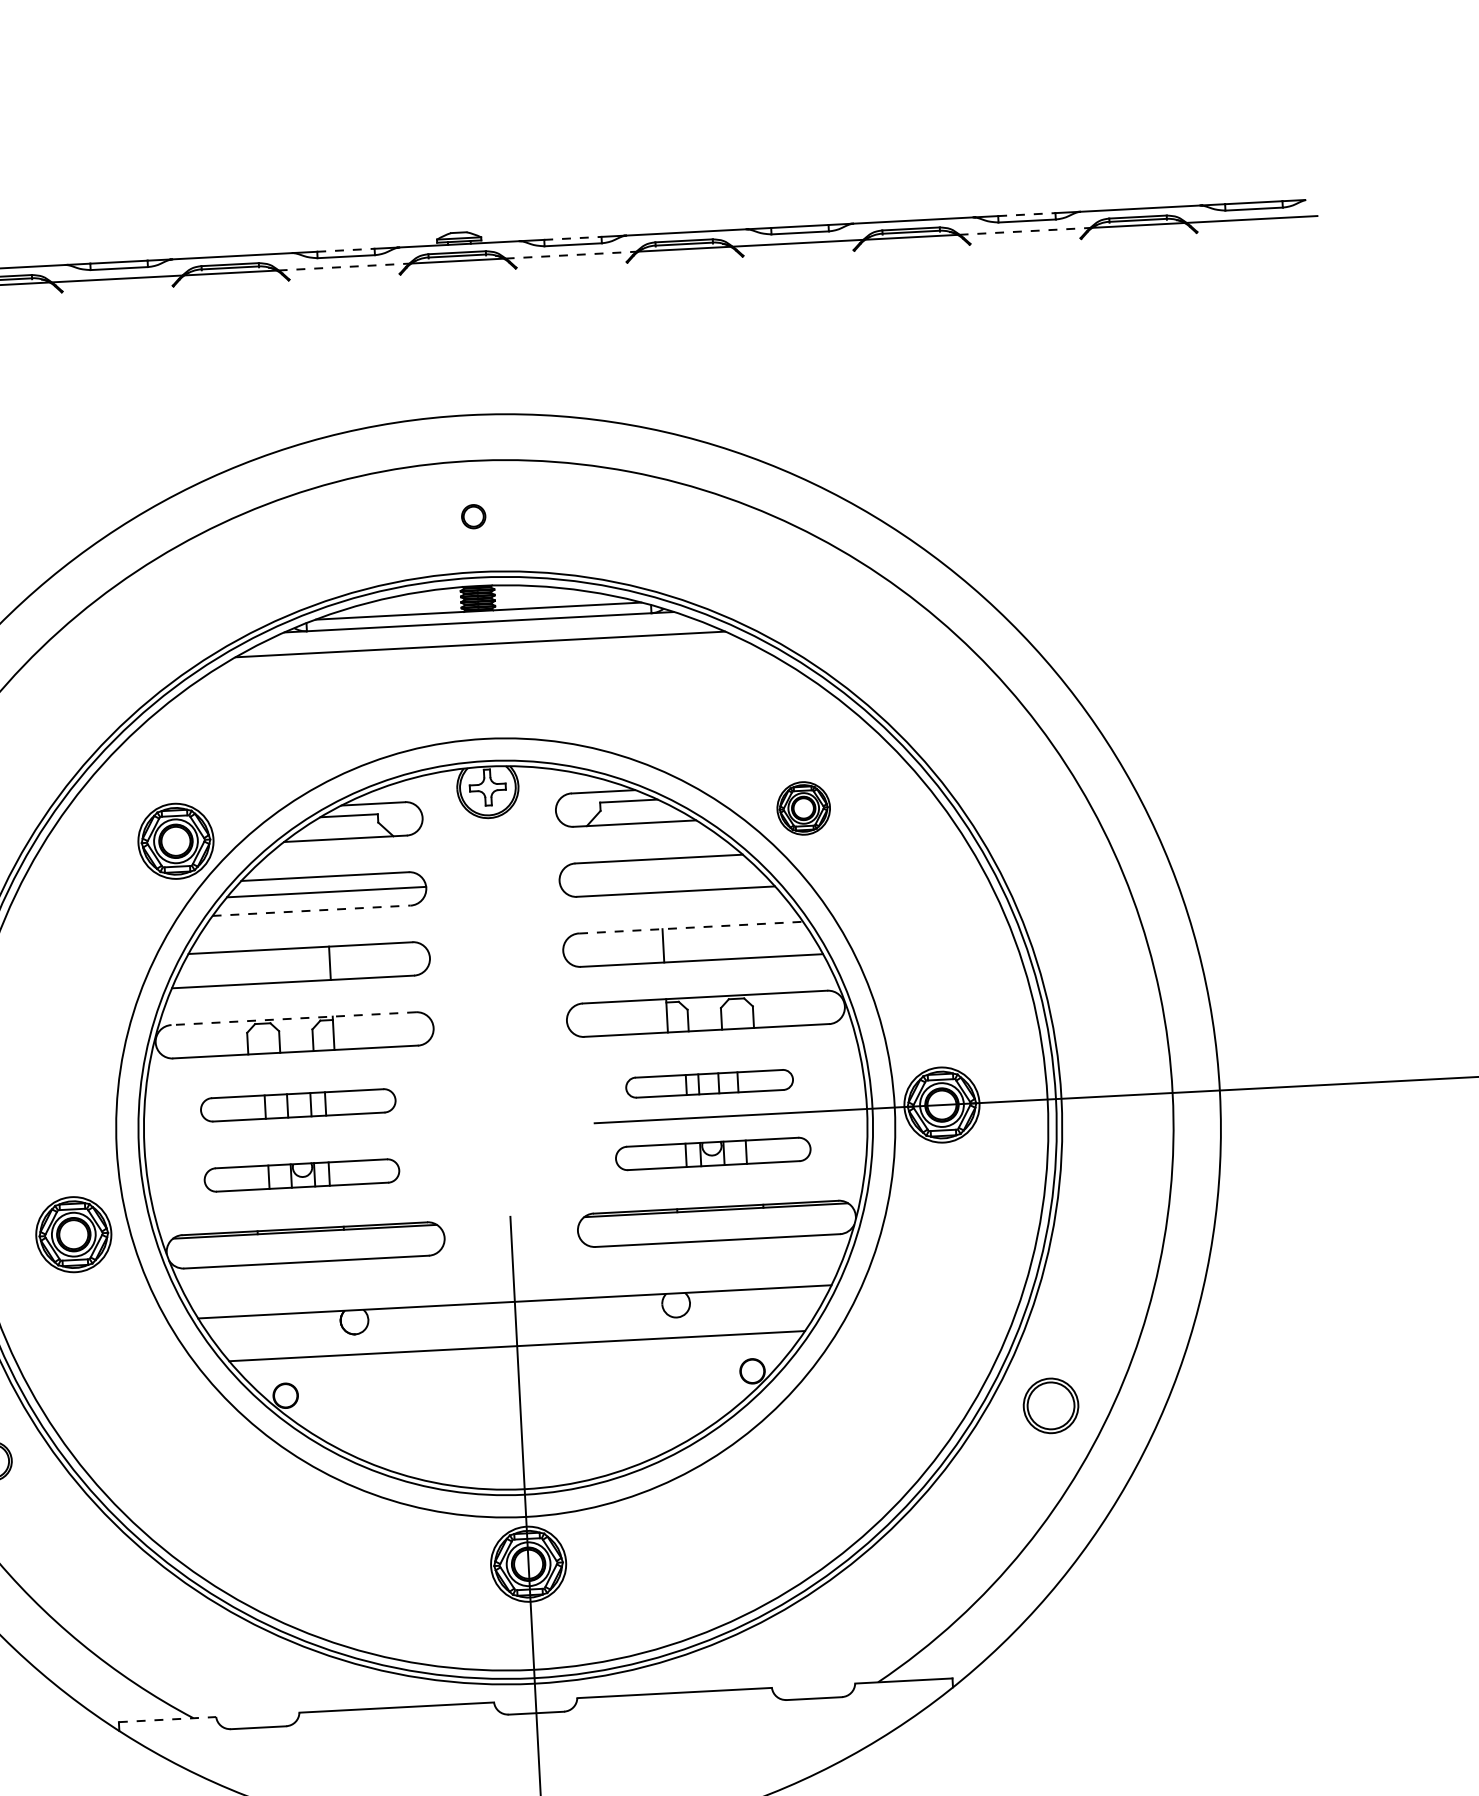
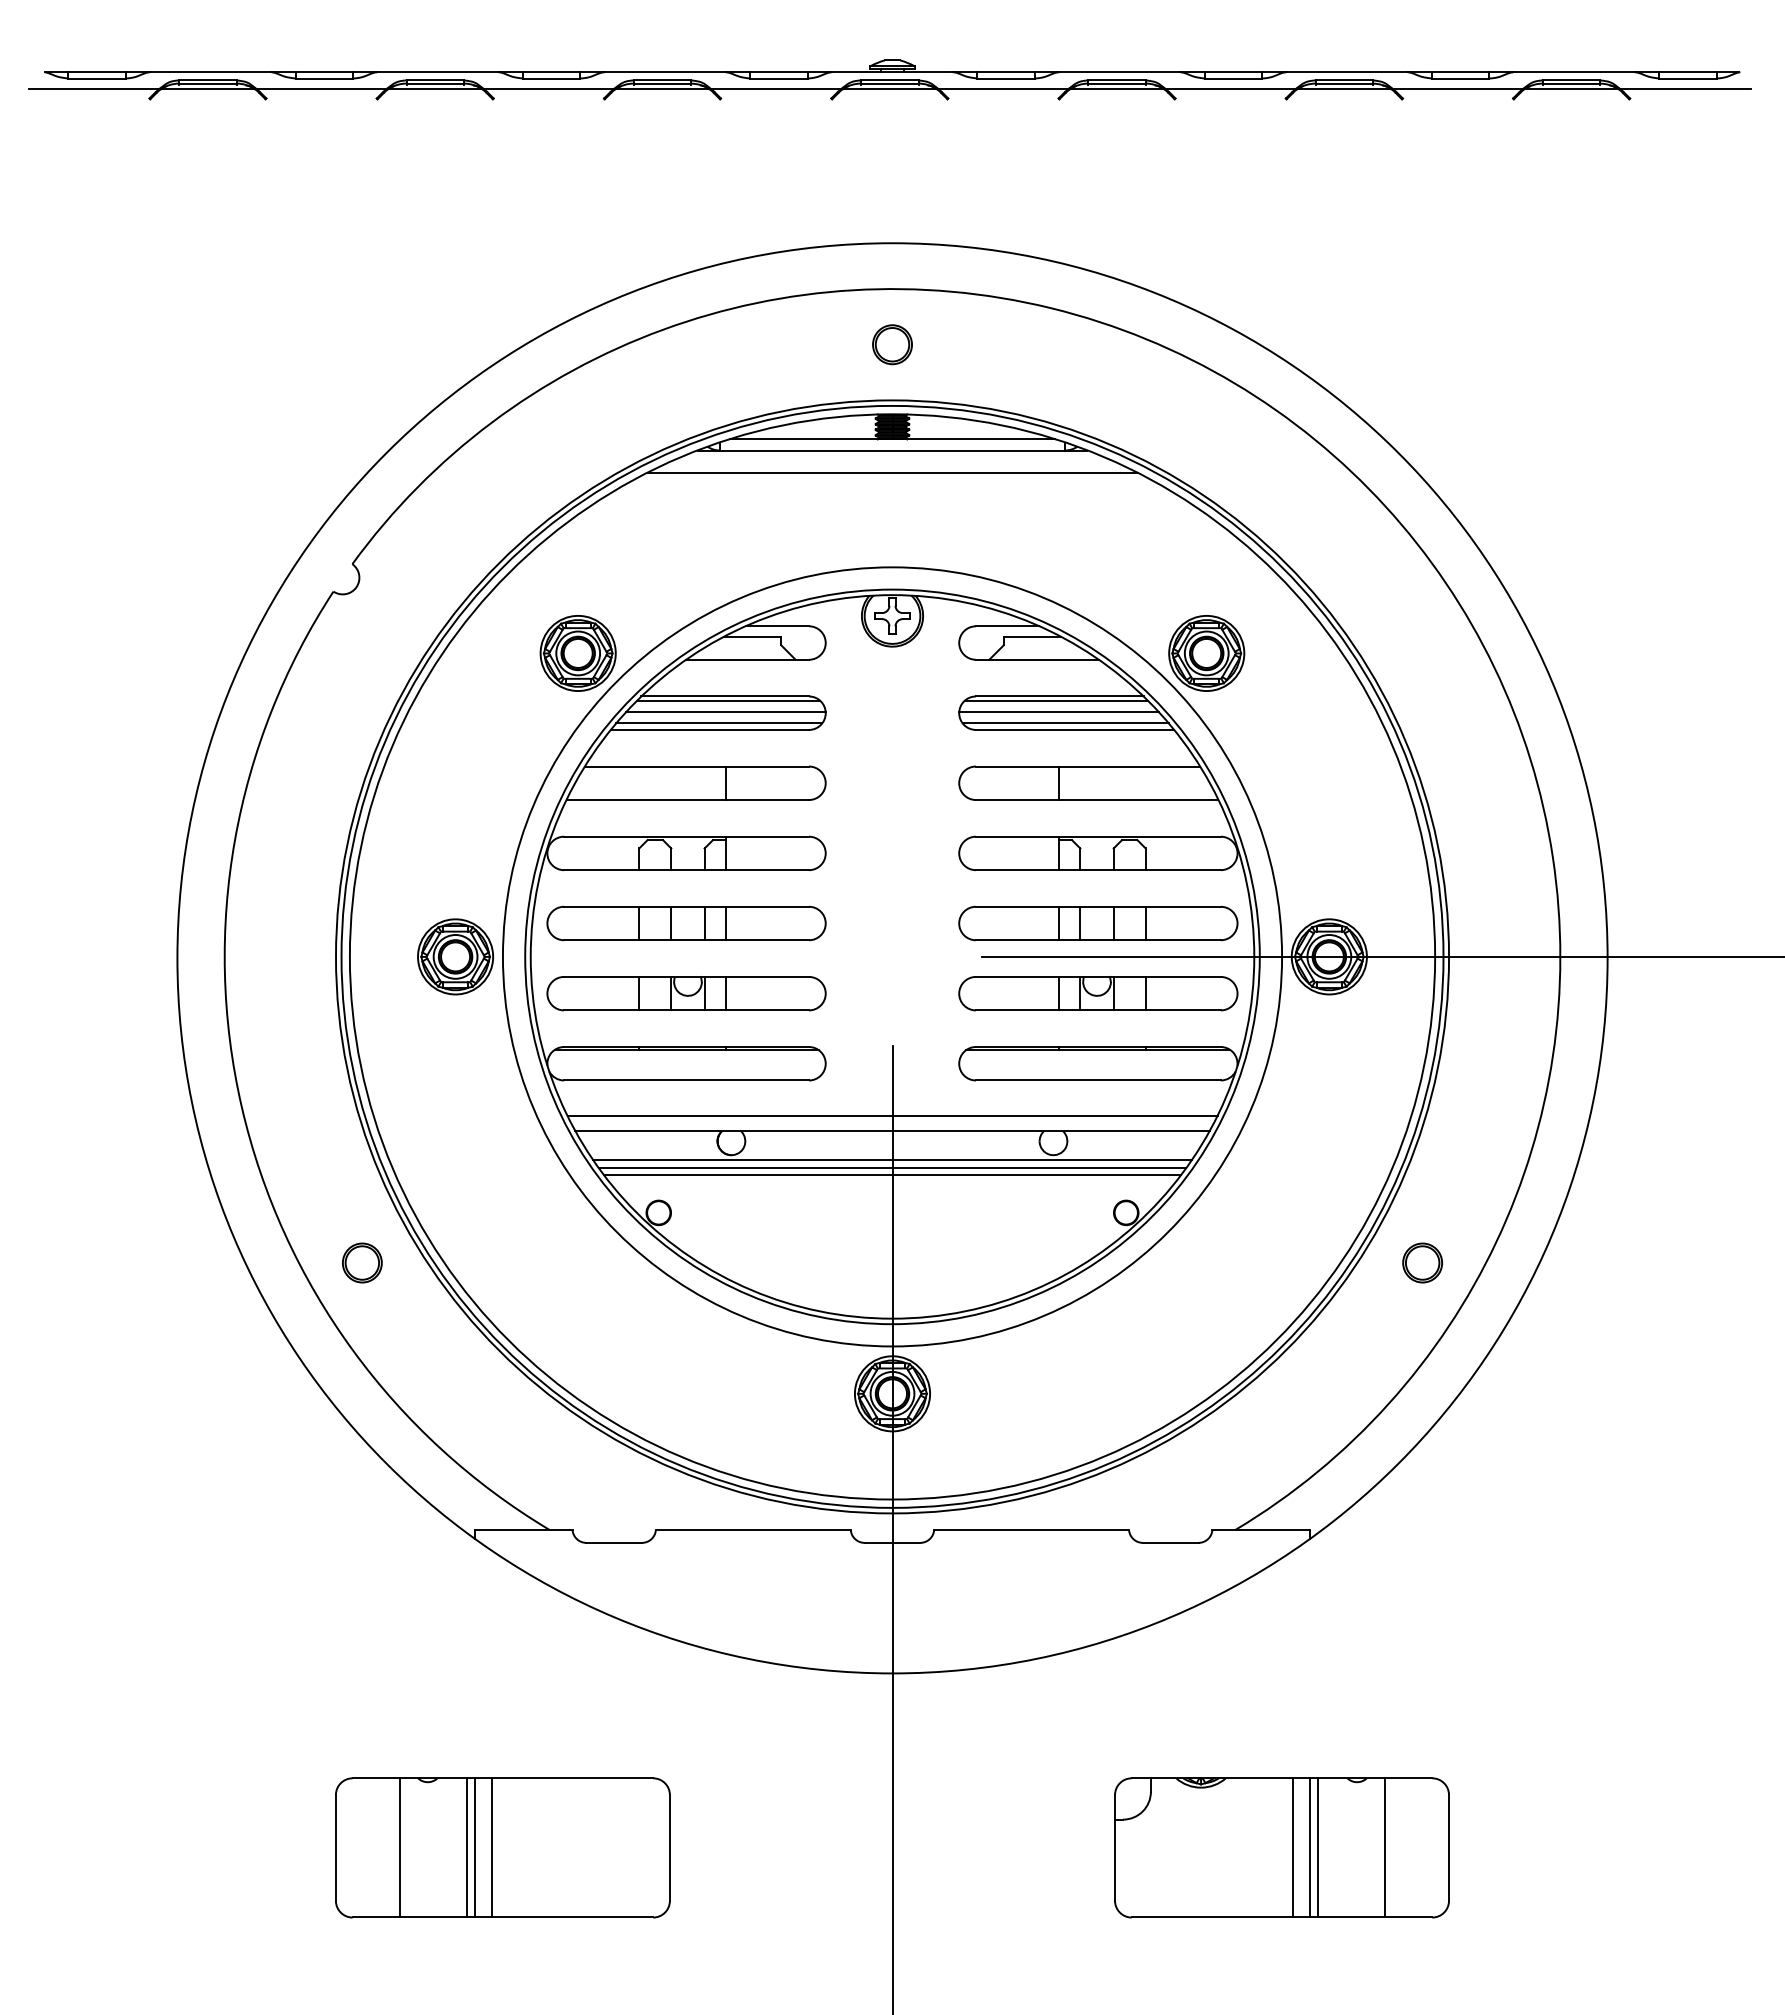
line: (1026, 215) -> (1460, 72), dashed -> solid
line: (1025, 231) -> (1458, 88), dashed -> solid
line: (573, 238) -> (1006, 72), dashed -> solid
line: (345, 250) -> (778, 72), dashed -> solid
line: (571, 254) -> (1003, 88), dashed -> solid
line: (344, 266) -> (776, 88), dashed -> solid
part: (473, 516) -> (892, 344), size x1.67
part: (803, 808) -> (1206, 653), size x1.43
line: (656, 863) -> (1056, 700), added
line: (658, 875) -> (1058, 712), added
line: (328, 880) -> (728, 700), added
line: (666, 885) -> (1065, 723), added
line: (320, 903) -> (719, 723), added
line: (312, 910) -> (710, 729), dashed -> solid
line: (691, 927) -> (1088, 766), dashed -> solid
line: (293, 1018) -> (686, 836), dashed -> solid
part: (709, 1083) -> (1098, 923), size x1.67
part: (298, 1105) -> (686, 923), size x1.43
part: (713, 1153) -> (1098, 993), size x1.43
part: (301, 1175) -> (686, 993), size x1.43
part: (73, 1234) -> (455, 956), moved
line: (514, 1286) -> (892, 1115), added
line: (516, 1331) -> (892, 1160), added
line: (516, 1339) -> (892, 1168), added
part: (1051, 1405) -> (1422, 1262), size x0.71
line: (167, 1720) -> (523, 1530), dashed -> solid

